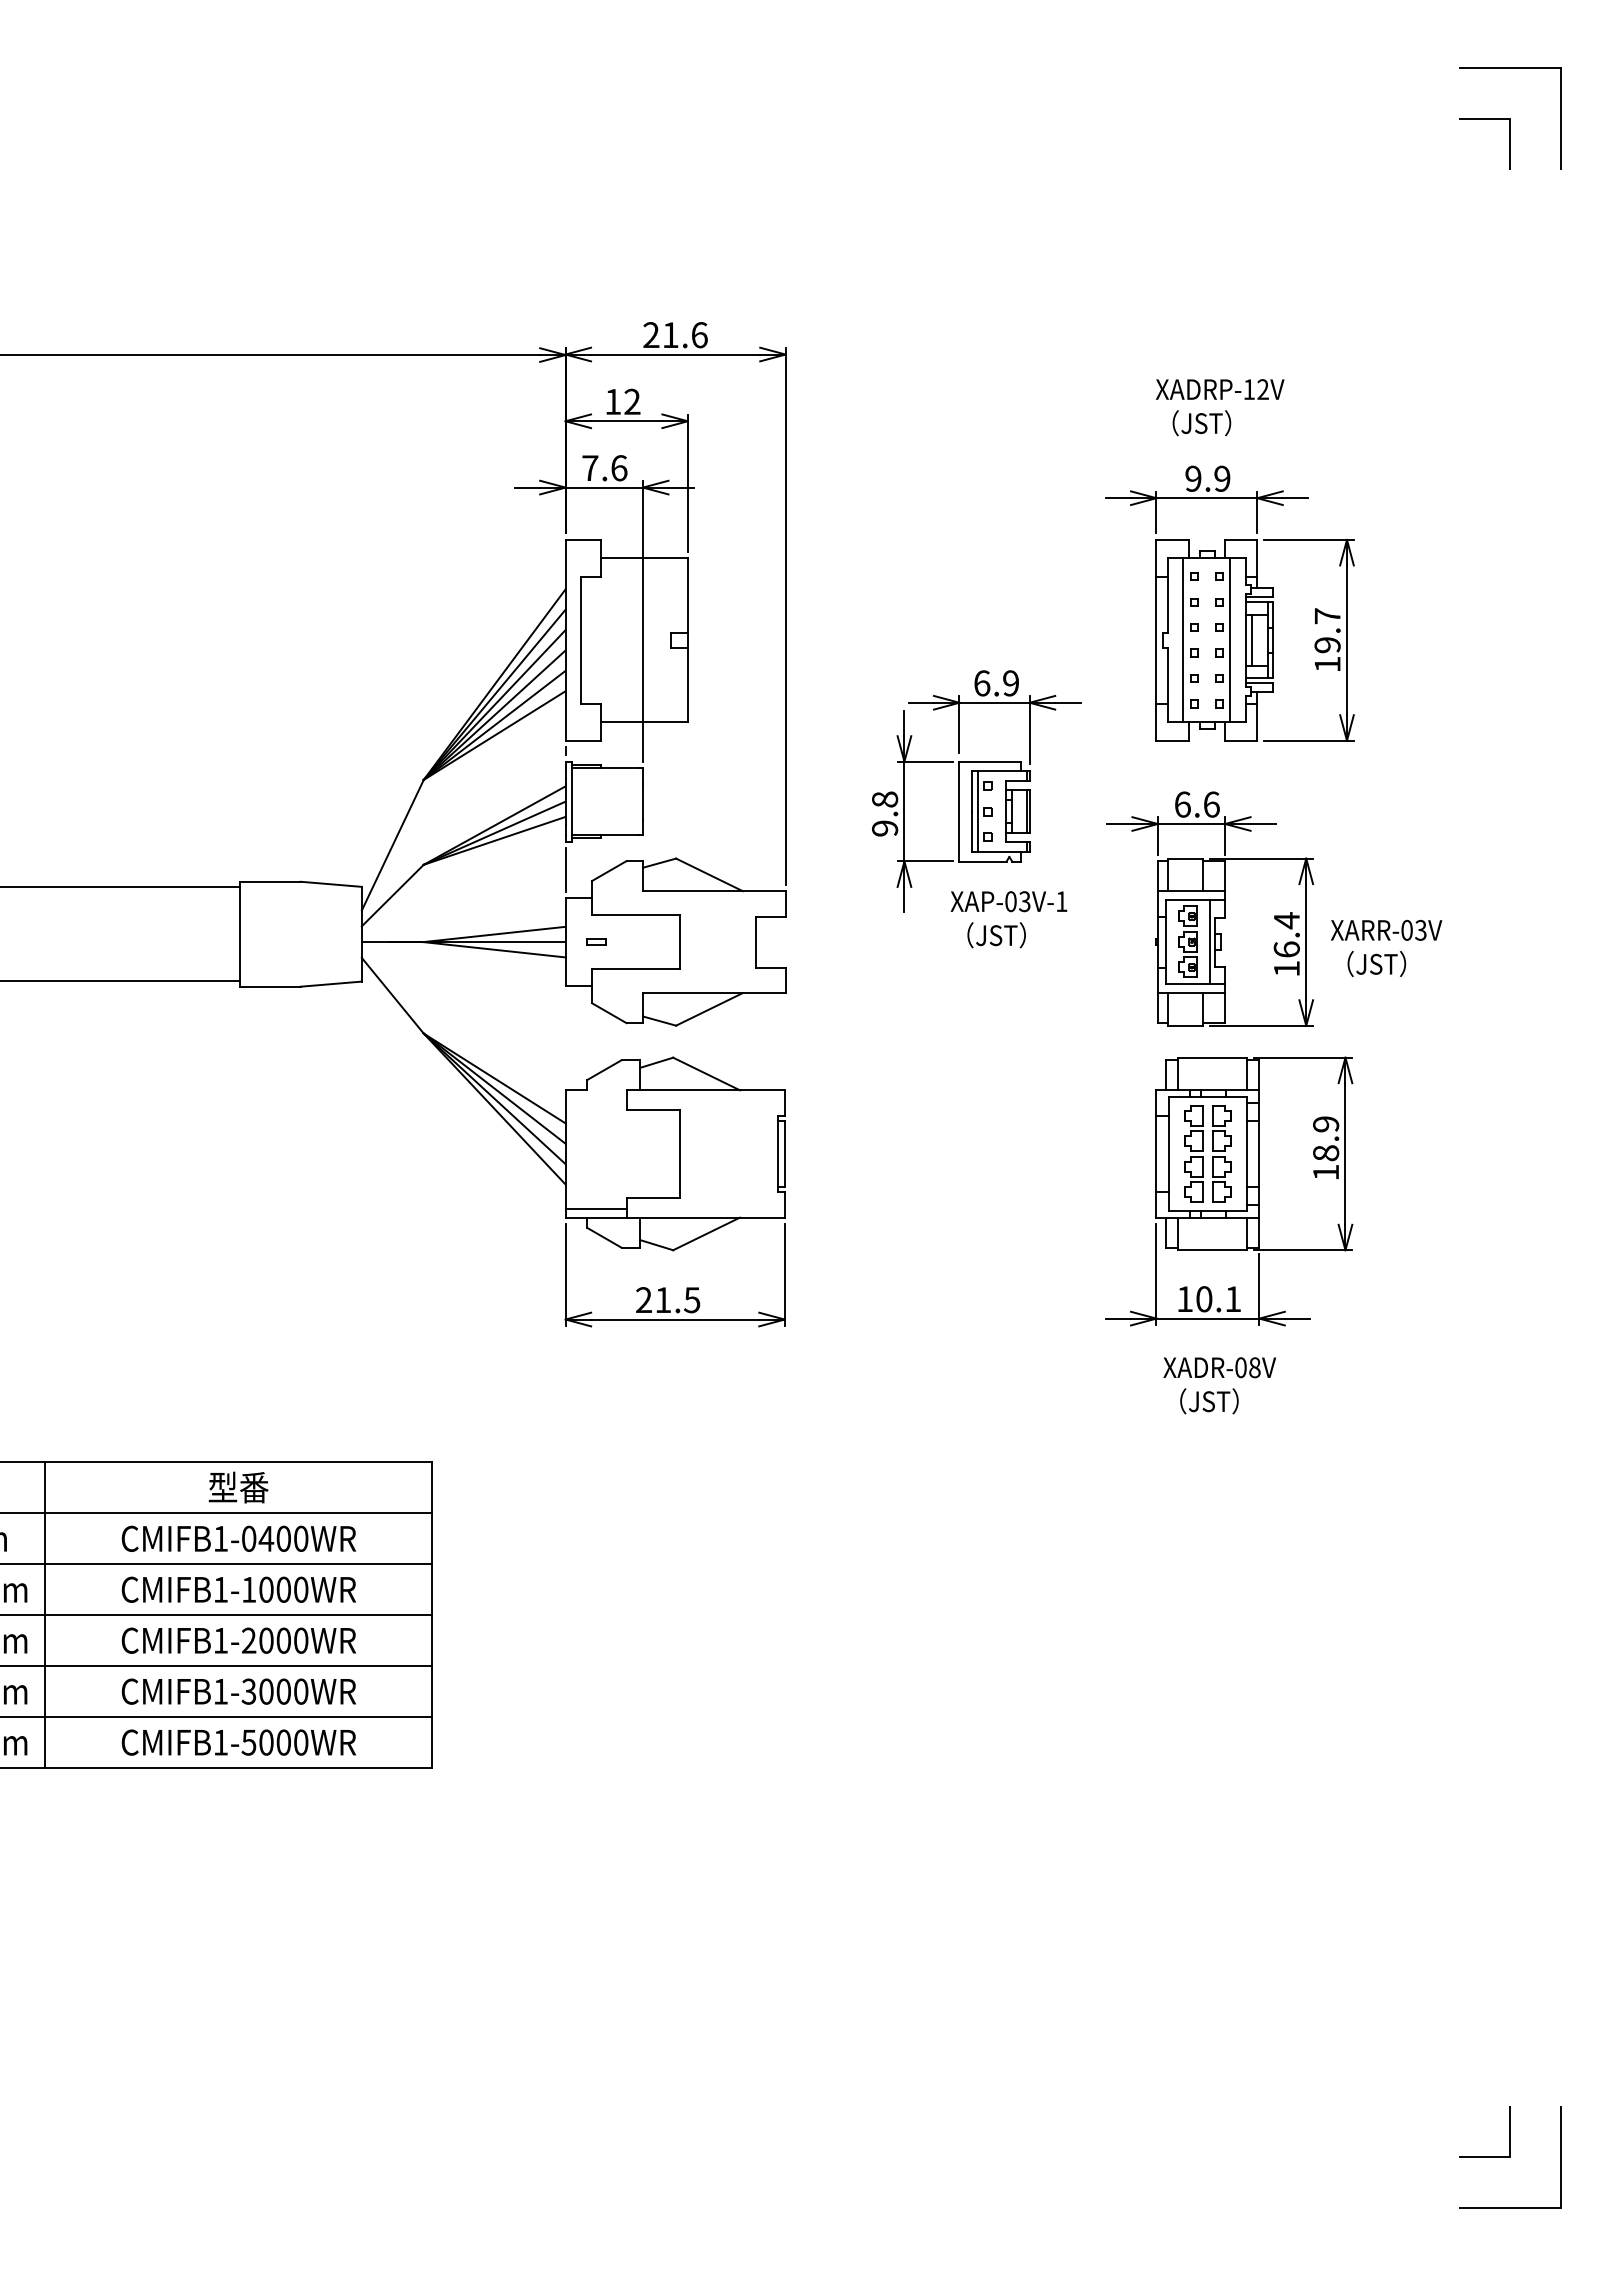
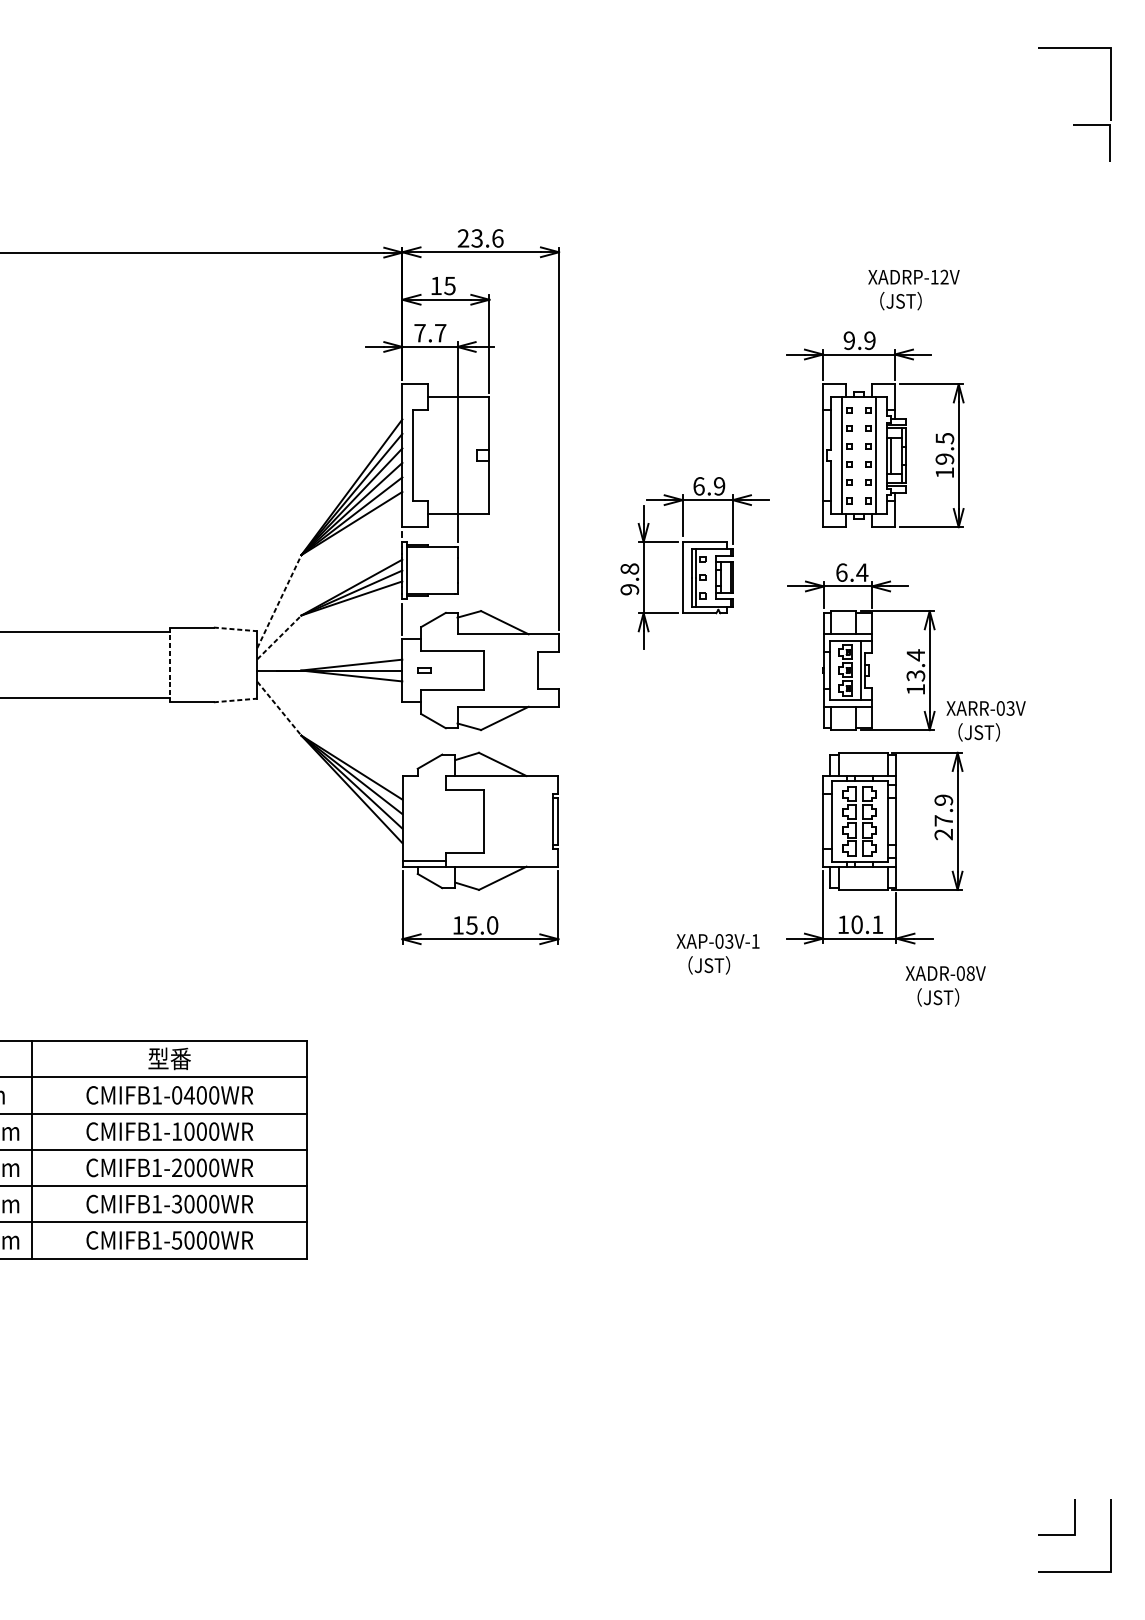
line: (1484, 119) -> (1091, 125), moved
text: (670, 335) -> (477, 238), 21.6 -> 23.6
text: (632, 401) -> (450, 285), 12 -> 15
text: (1220, 407) -> (914, 289), moved
text: (619, 468) -> (440, 333), 7.6 -> 7.7
text: (1327, 616) -> (944, 438), 19.7 -> 19.5
text: (1211, 804) -> (862, 572), 6.6 -> 6.4
line: (393, 844) -> (279, 601), solid -> dashed
line: (331, 884) -> (235, 629), solid -> dashed
line: (392, 895) -> (279, 637), solid -> dashed
text: (1008, 919) -> (717, 954), moved
line: (239, 934) -> (170, 665), solid -> dashed
text: (1386, 947) -> (986, 720), moved
text: (1286, 949) -> (915, 675), 16.4 -> 13.4
line: (331, 984) -> (235, 700), solid -> dashed
line: (392, 995) -> (279, 708), solid -> dashed
text: (1326, 1162) -> (944, 827), 18.9 -> 27.9
text: (668, 1300) -> (475, 925), 21.5 -> 15.0
text: (1219, 1385) -> (945, 986), moved

